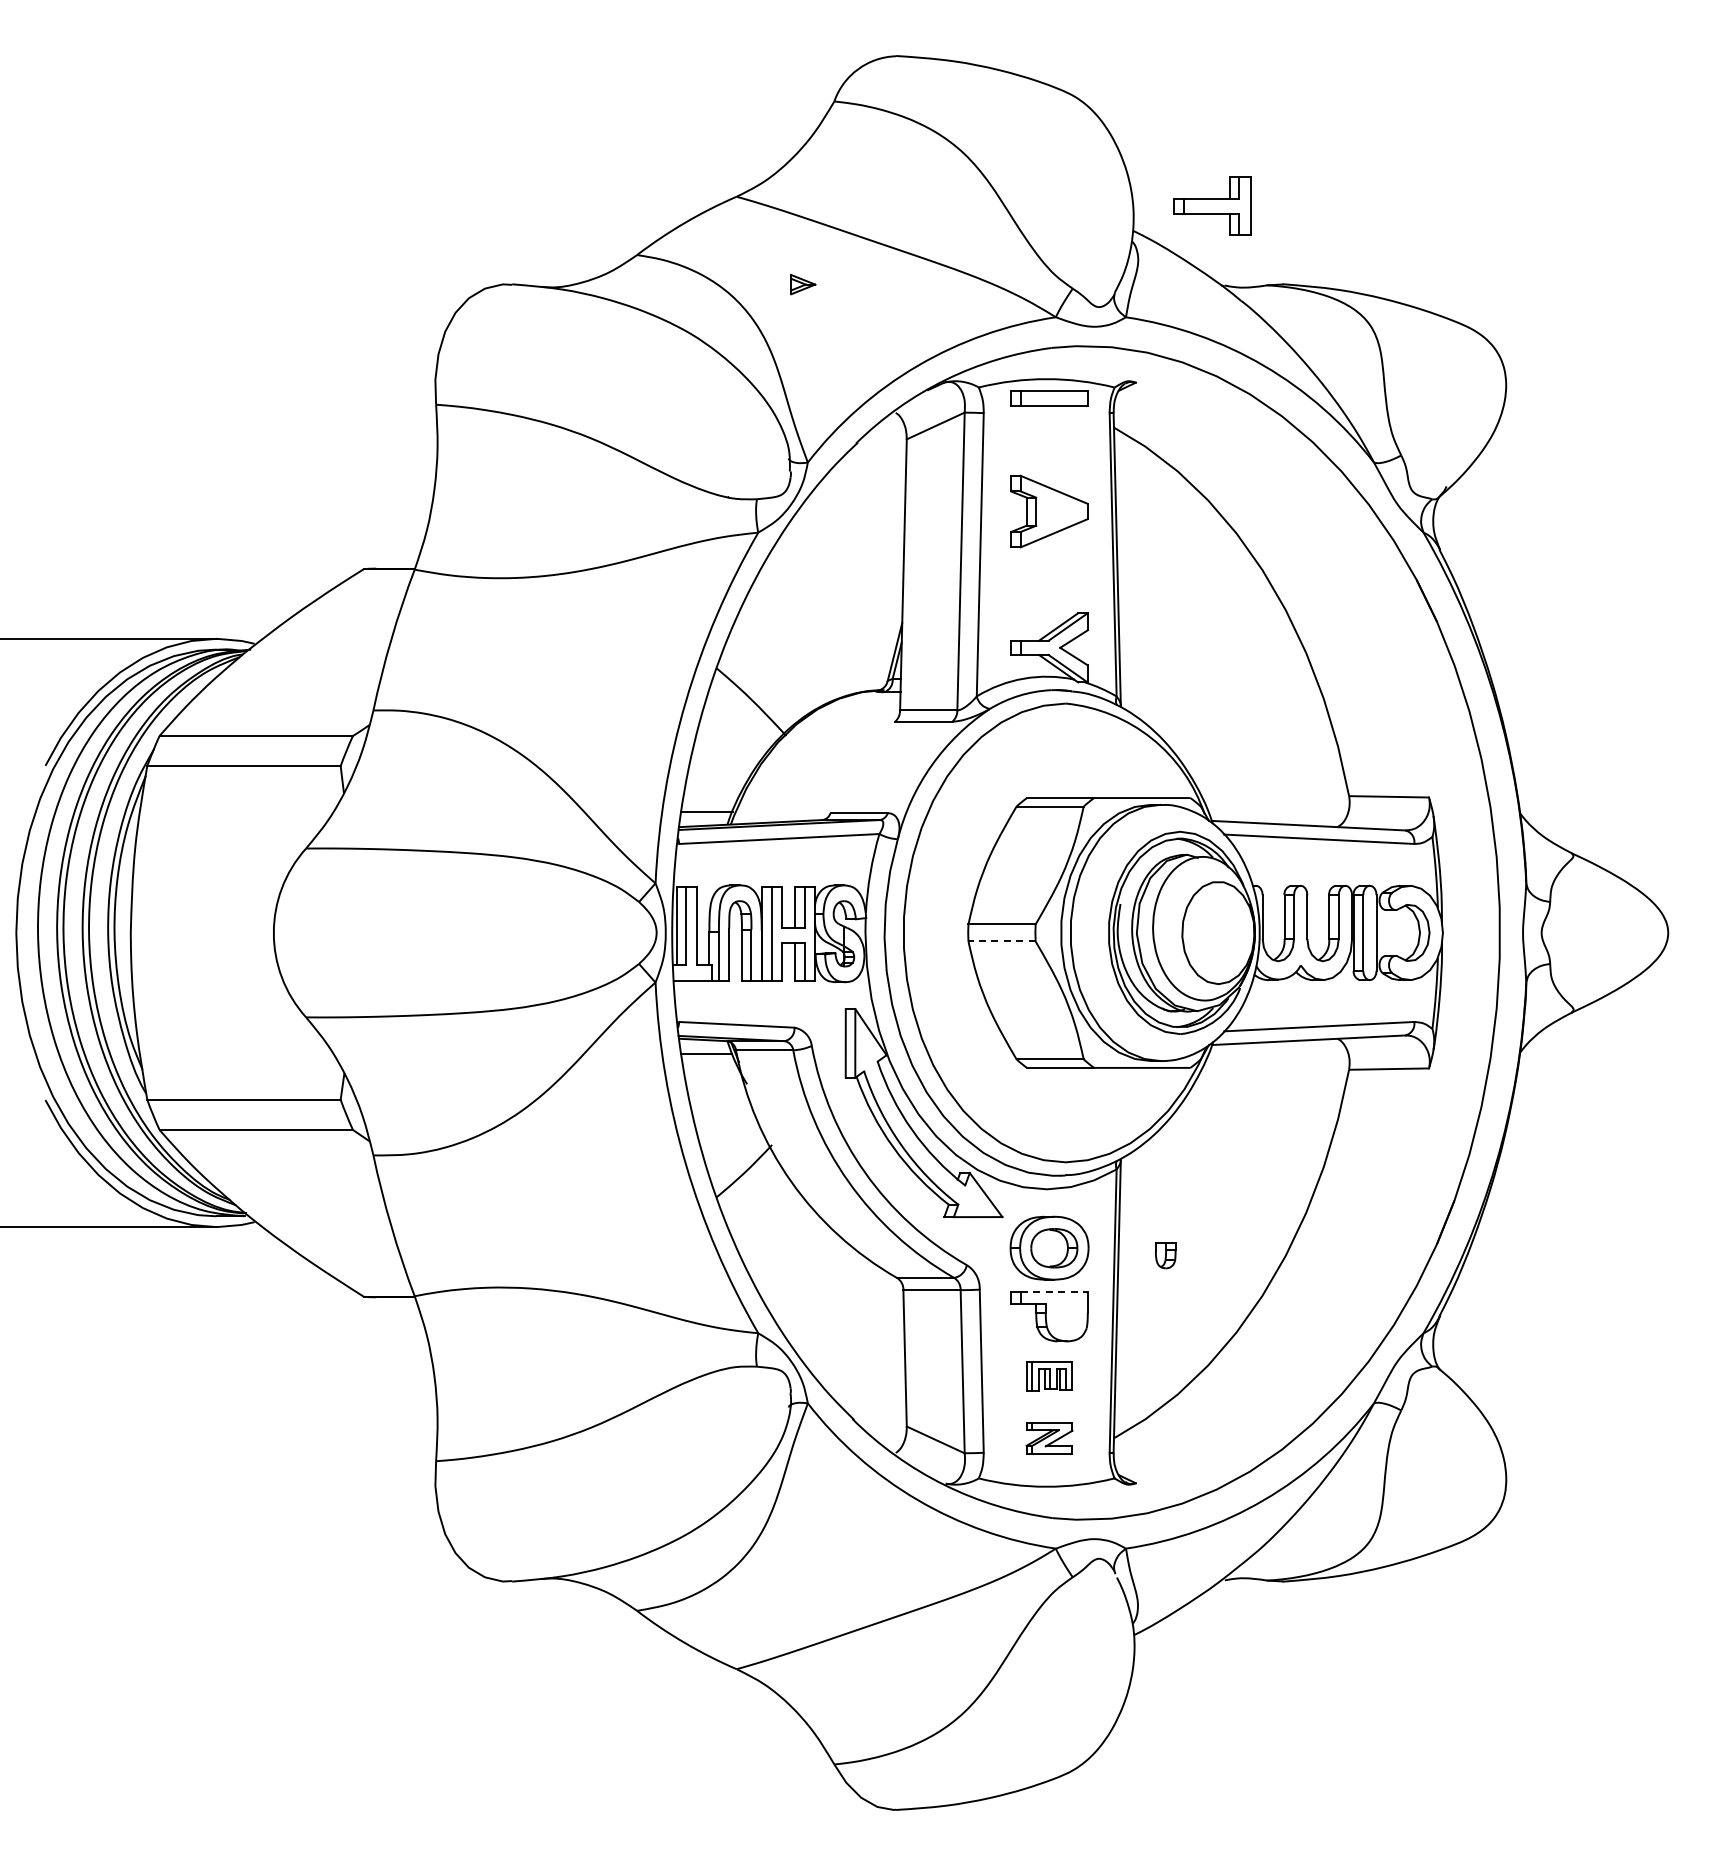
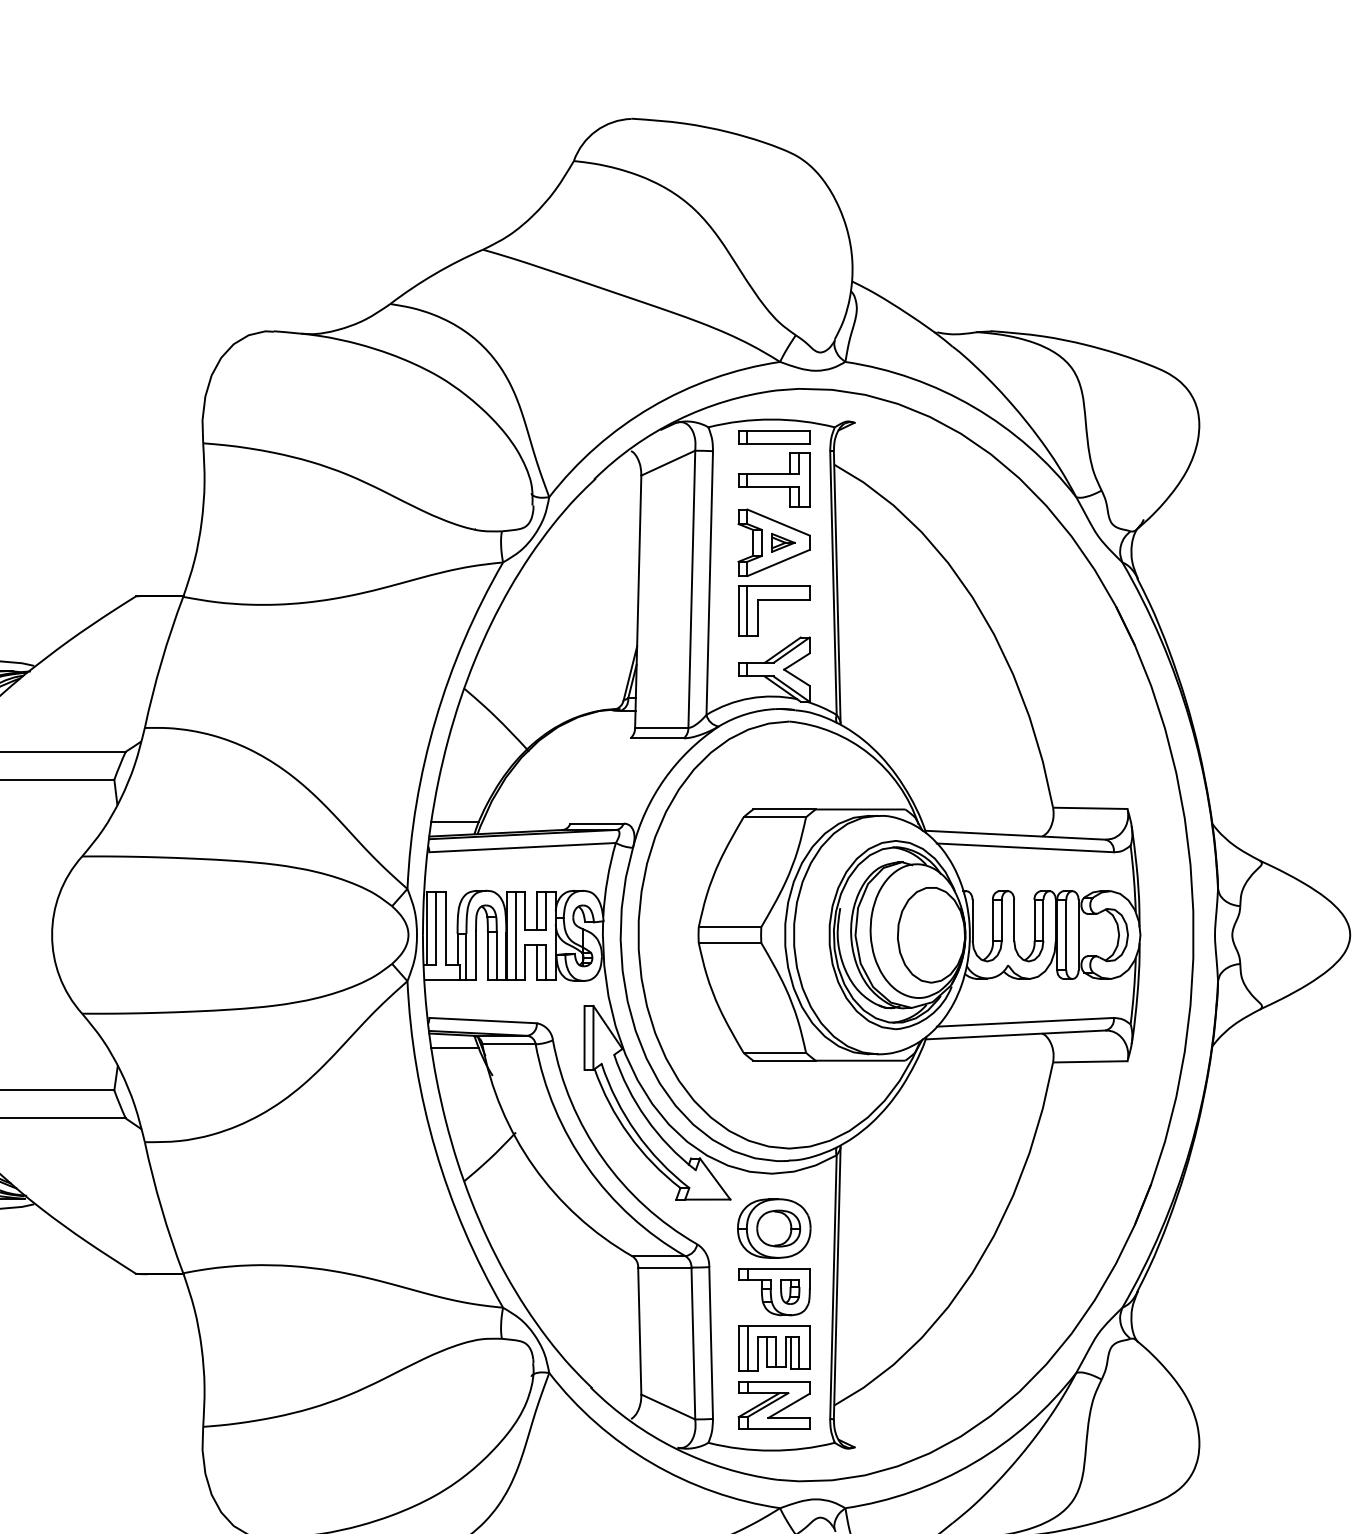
part: (1212, 205) -> (774, 479), moved
part: (803, 284) -> (783, 542), moved
part: (1049, 573) -> (774, 600), added
line: (1002, 941) -> (730, 943), dashed -> solid
part: (1165, 1255) -> (790, 1292), moved
line: (1054, 1291) -> (778, 1268), dashed -> solid
part: (1049, 1376) -> (774, 1347), size x1.67
part: (1049, 1438) -> (774, 1405), size x1.67

